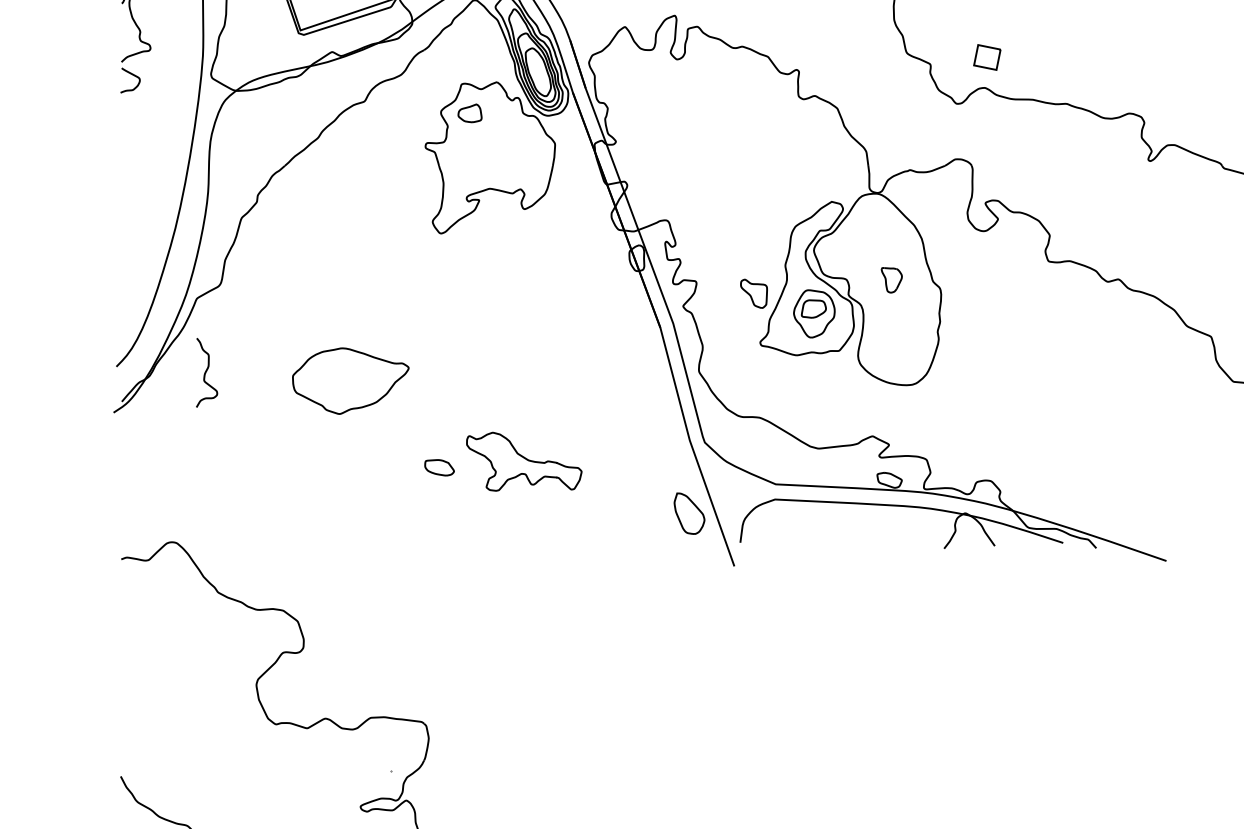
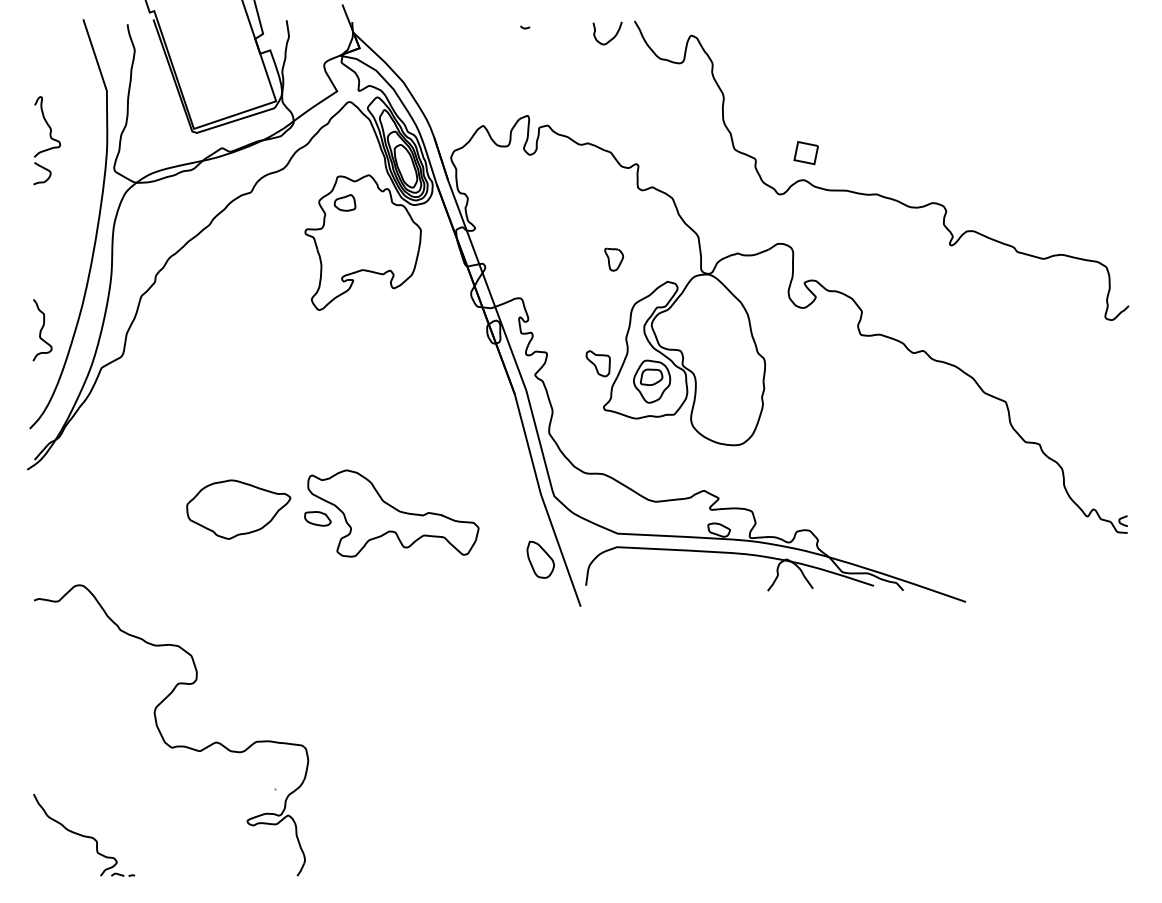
part: (892, 280) -> (614, 259), moved
curve: (206, 372) -> (42, 329), moved
part: (350, 380) -> (238, 509), moved
part: (524, 461) -> (393, 513), size x1.67

